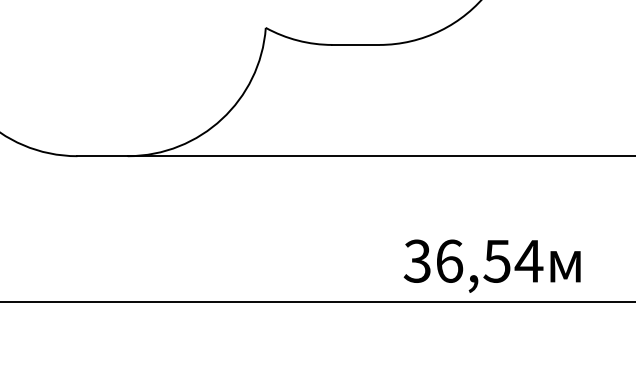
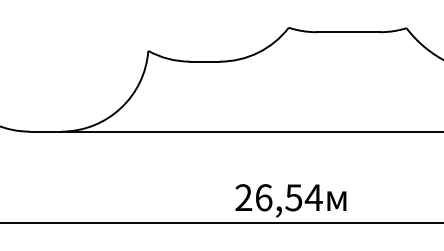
text: (417, 260) -> (243, 197), 36,54 -> 26,54

